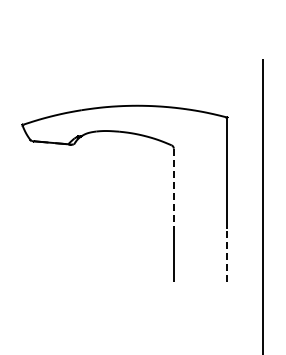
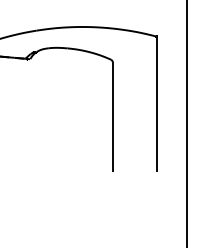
line: (173, 189) -> (112, 96), dashed -> solid
line: (227, 255) -> (157, 150), dashed -> solid

